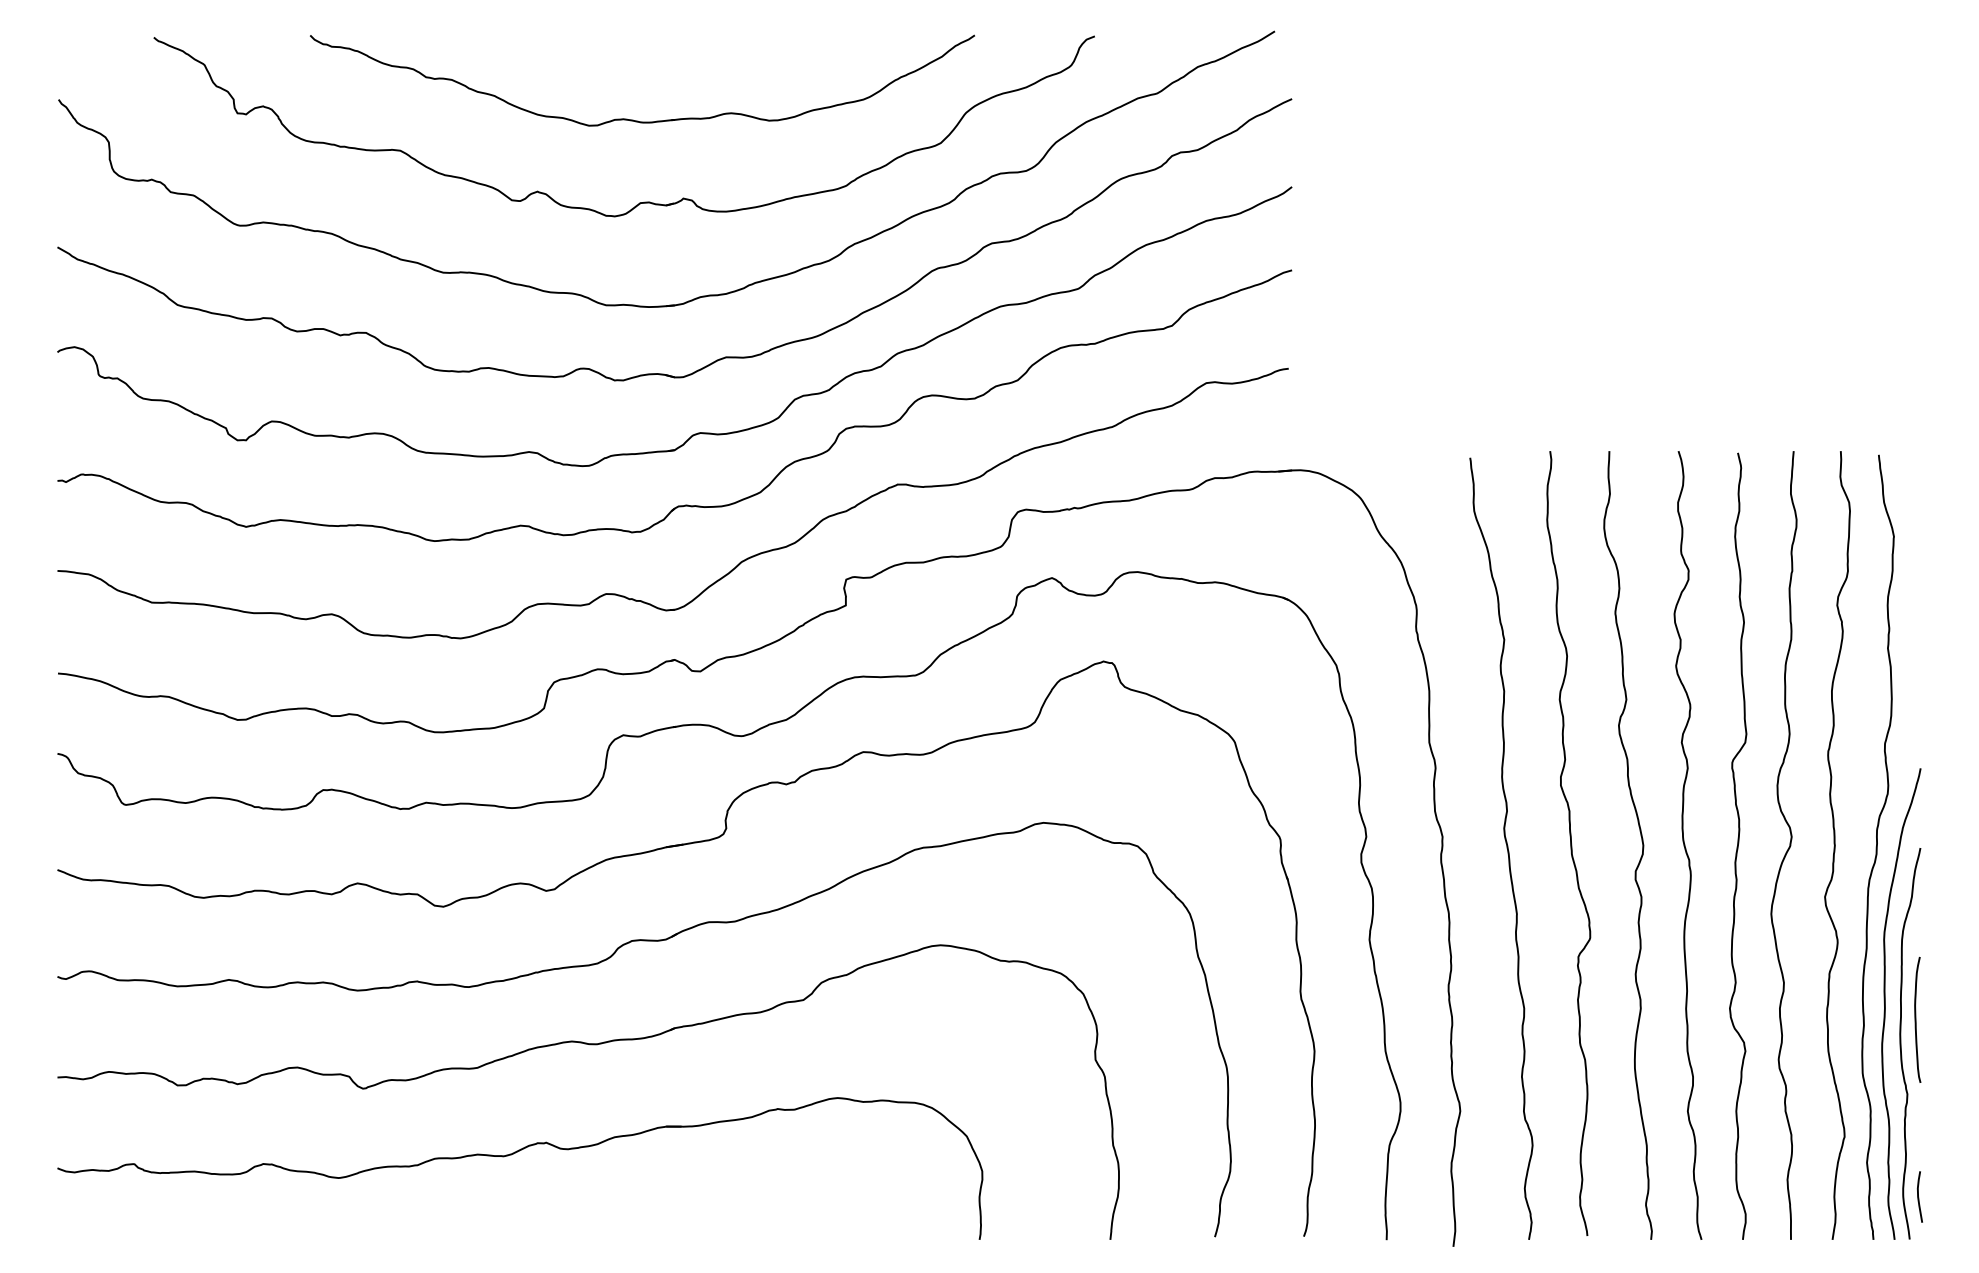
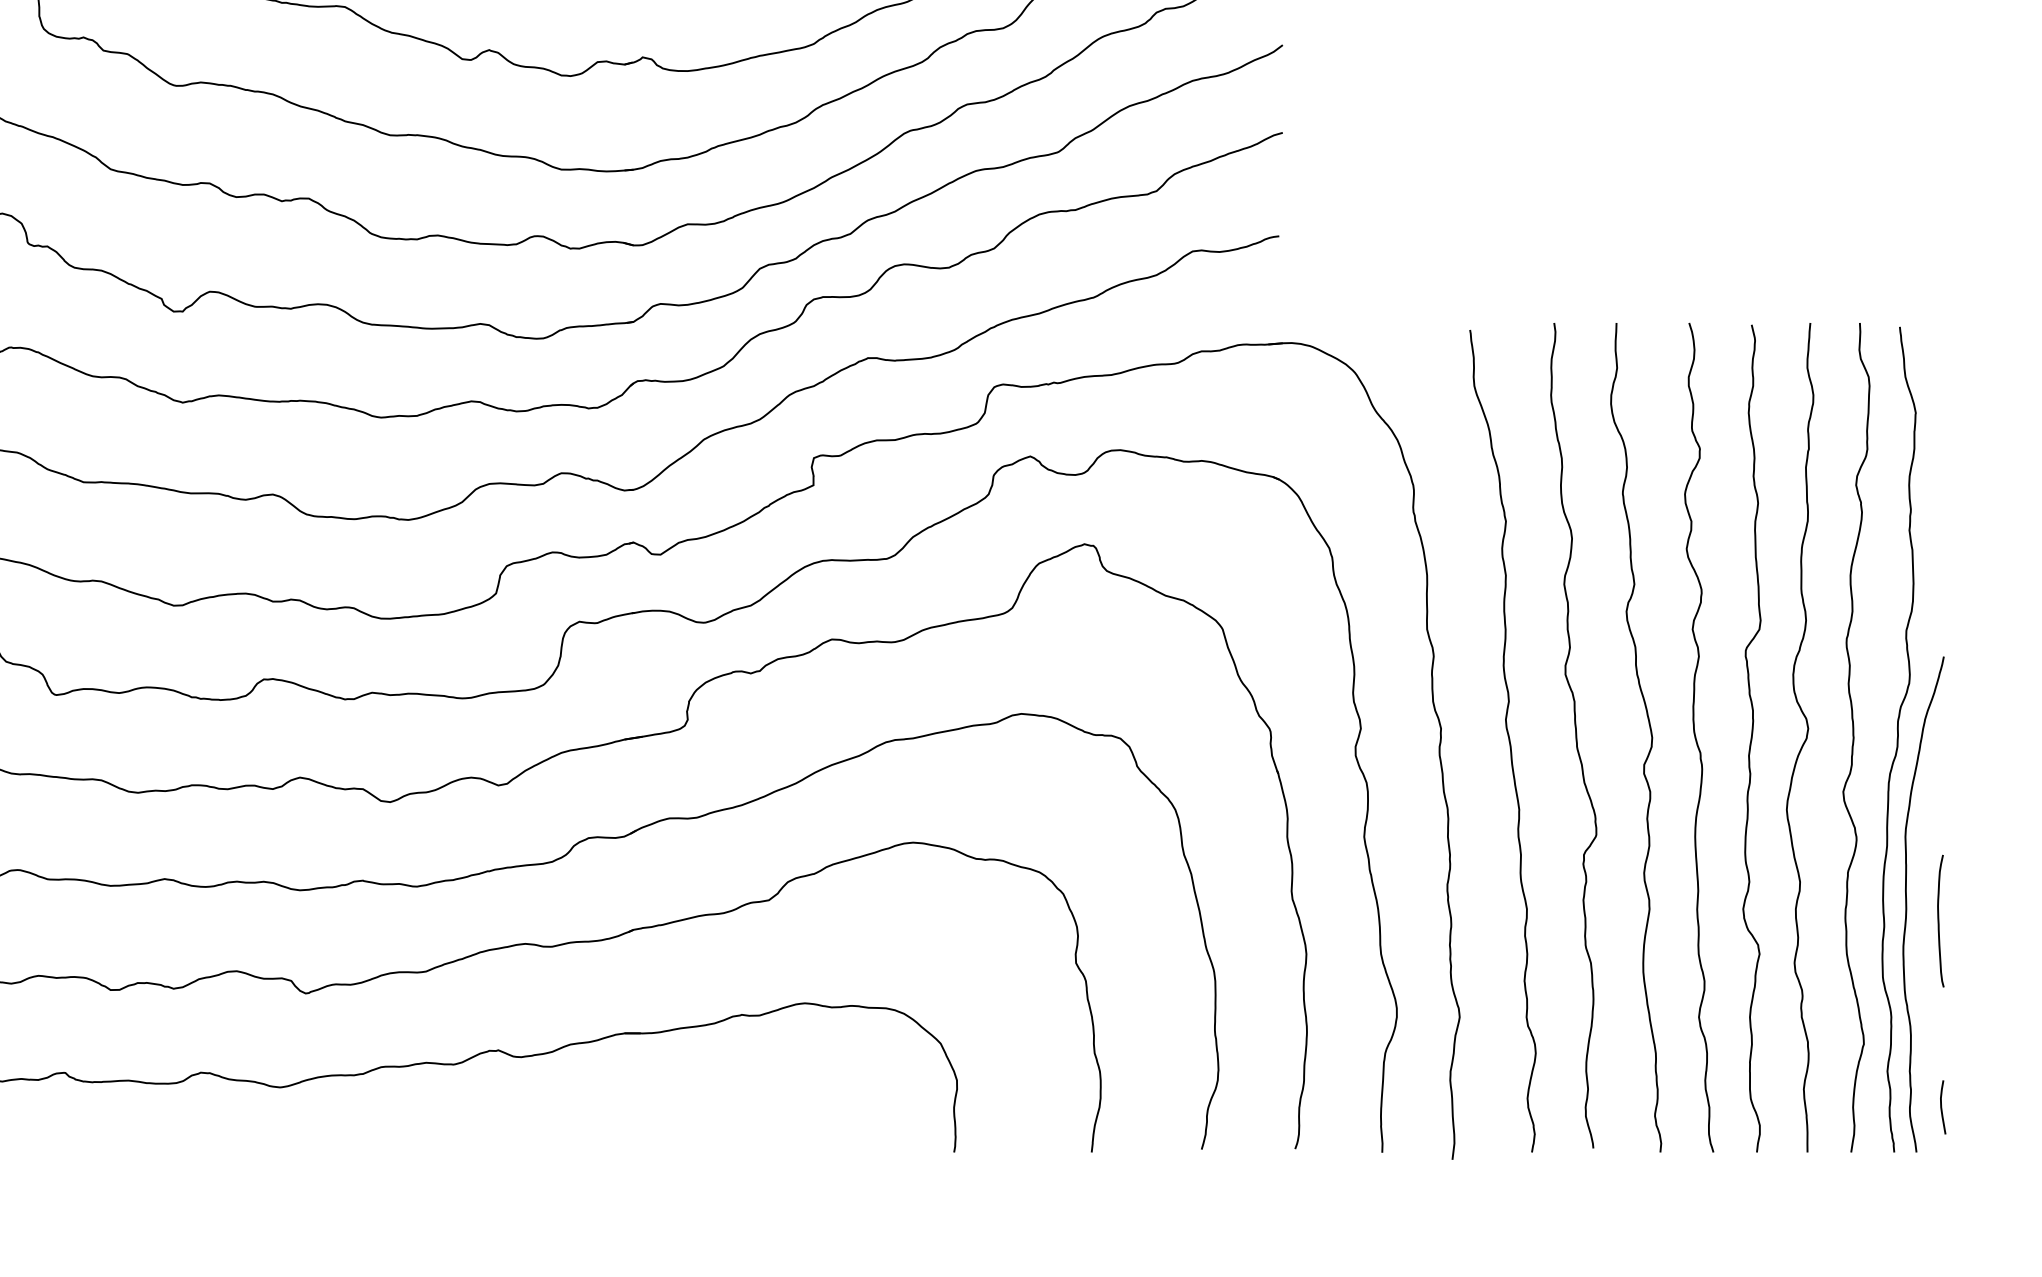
curve: (1901, 1043) -> (1923, 945), removed

